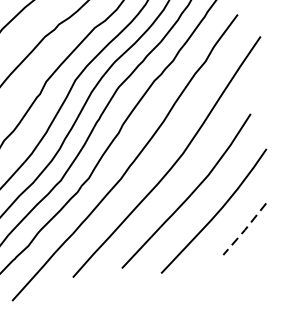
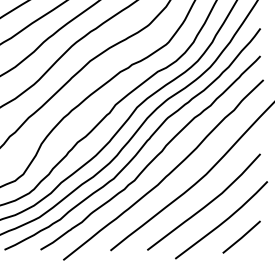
line: (244, 229) -> (241, 237), dashed -> solid

